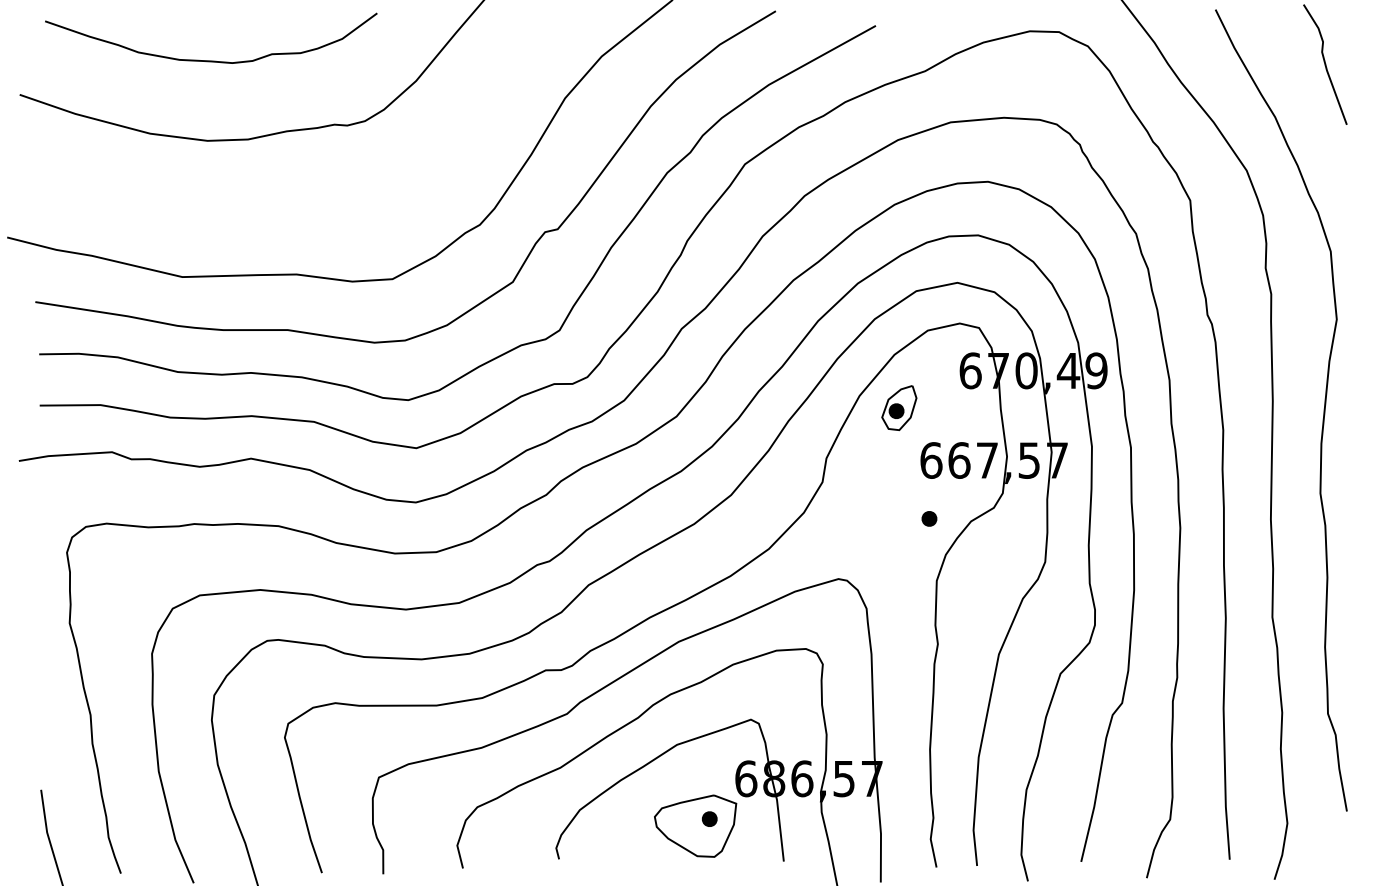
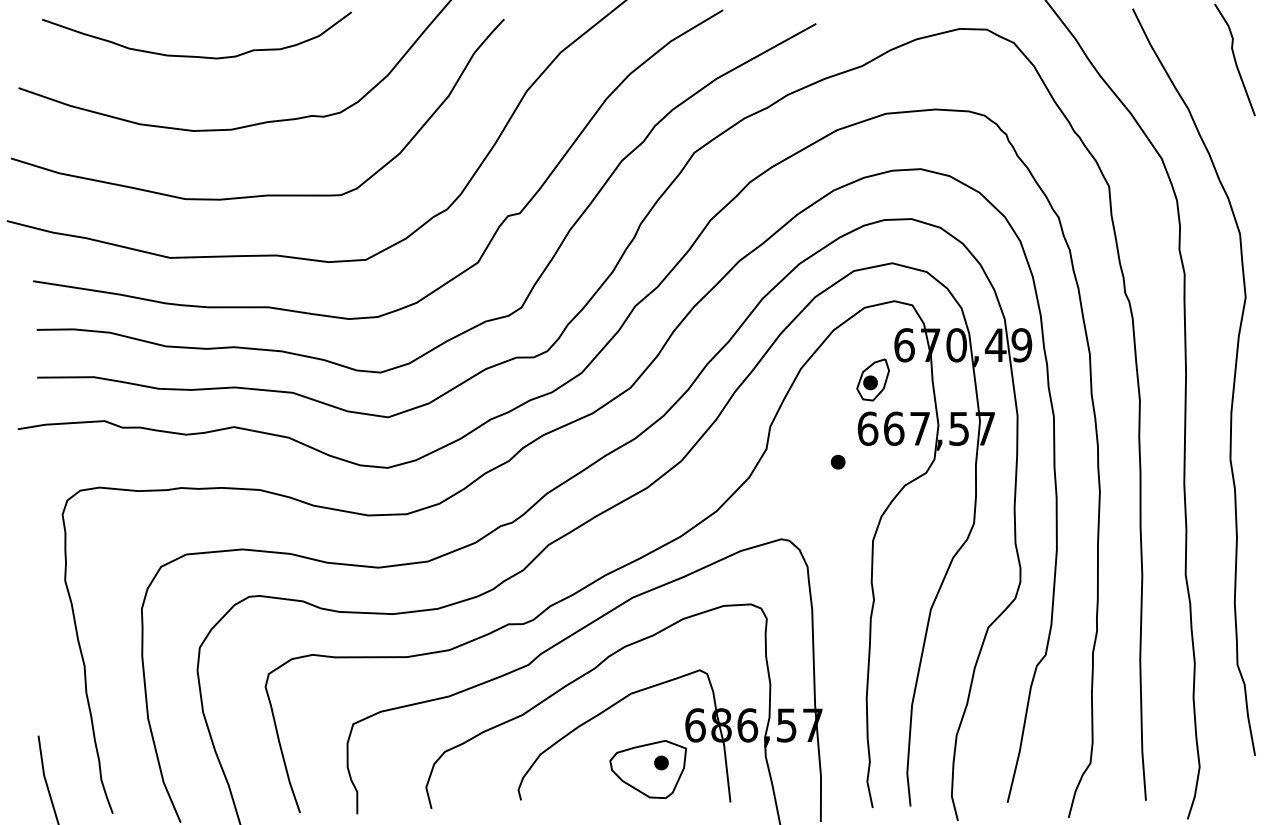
curve: (283, 209) -> (264, 194), added
part: (898, 407) -> (872, 379), moved
part: (928, 519) -> (837, 462), moved

